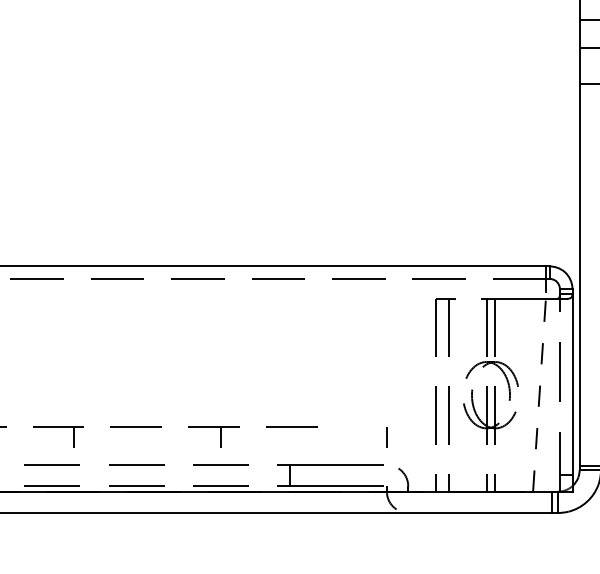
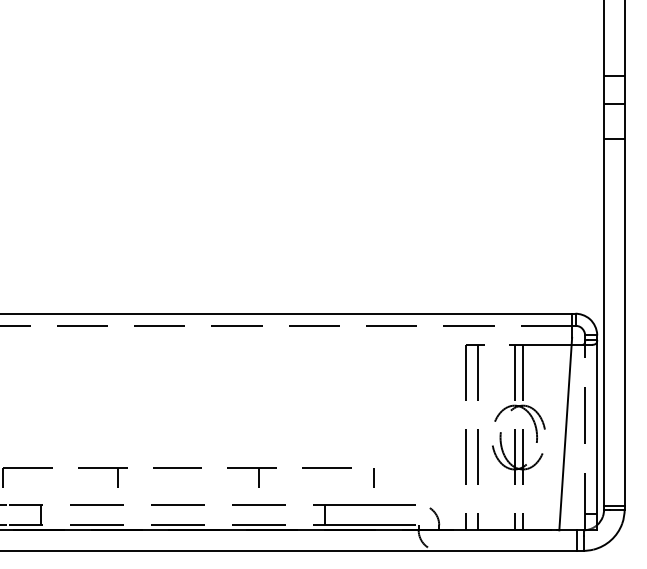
line: (539, 390) -> (565, 433), dashed -> solid
line: (386, 436) -> (373, 477), moved

